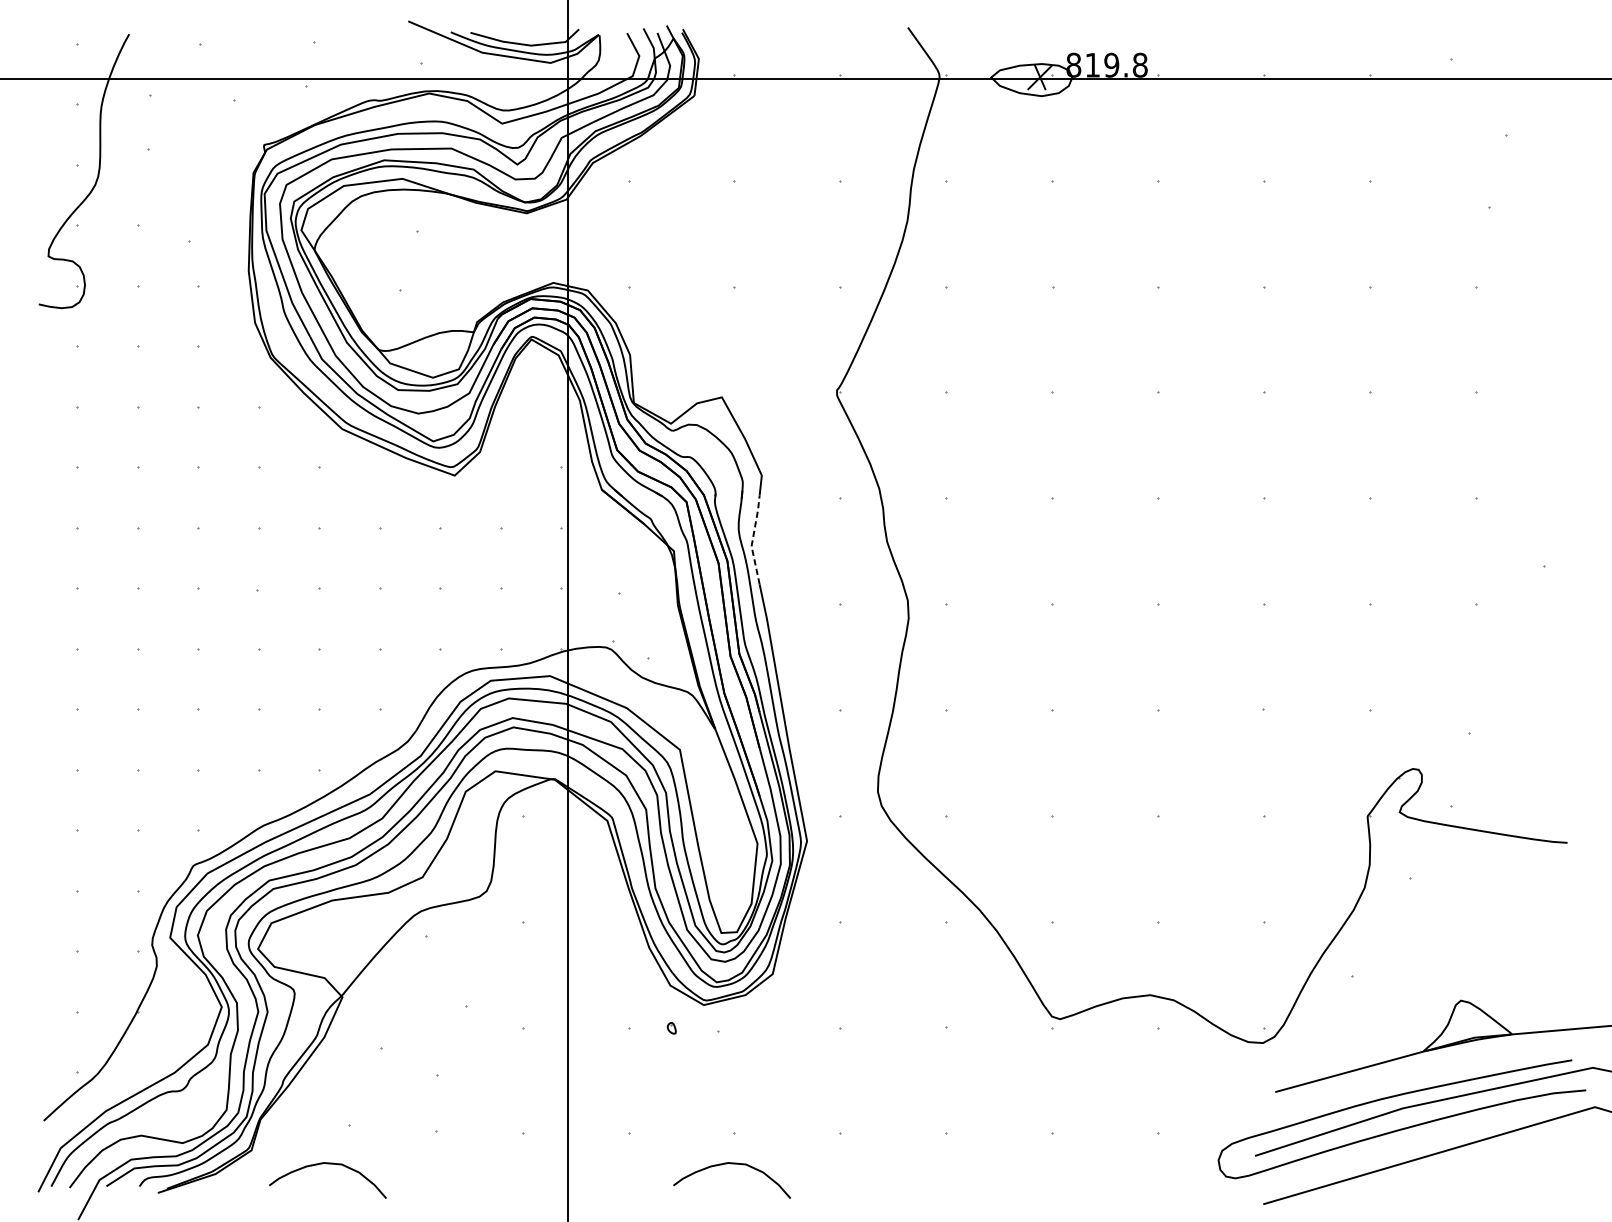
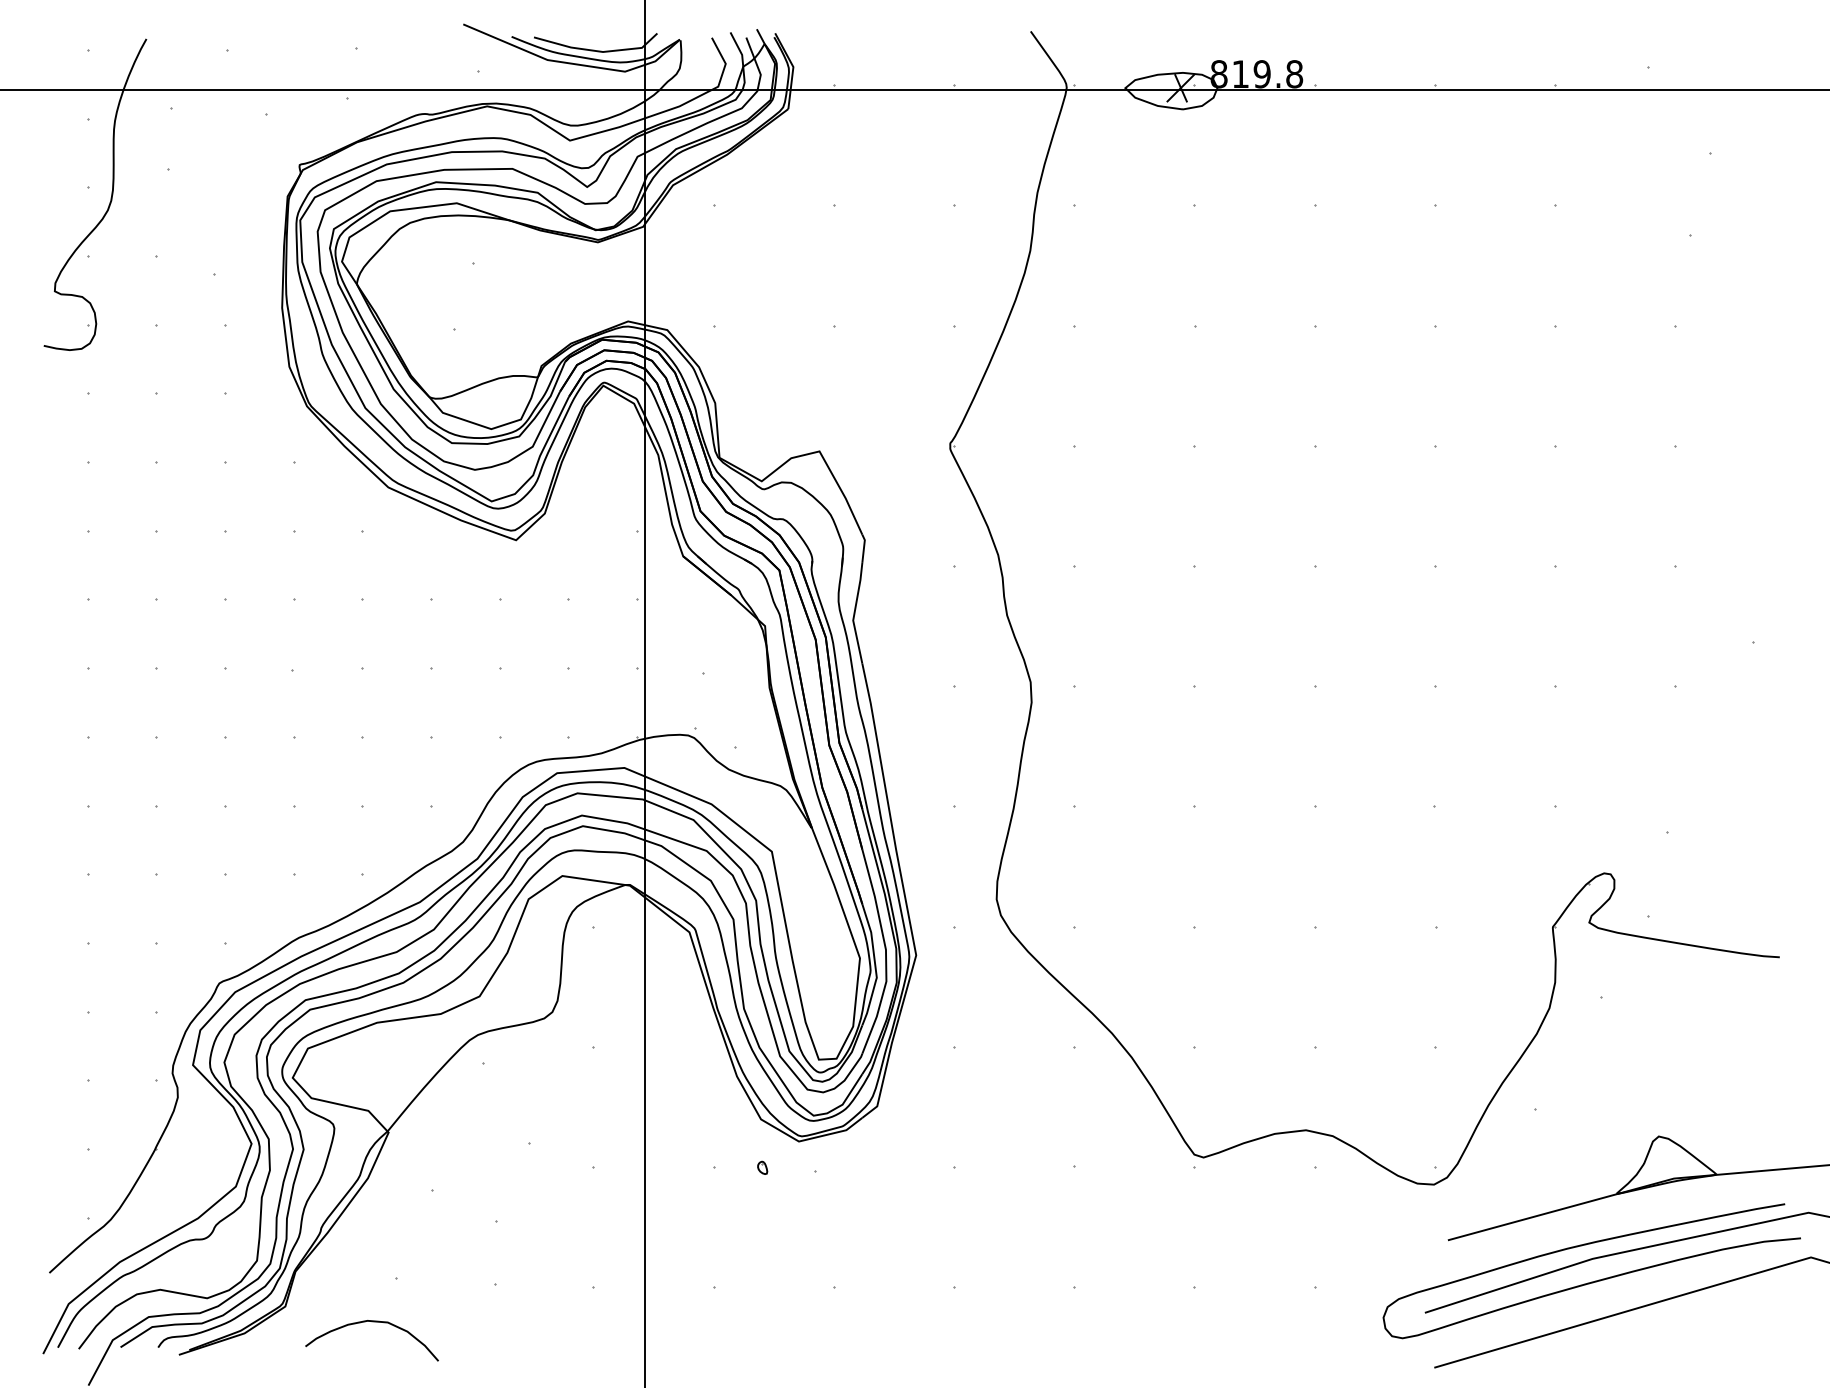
line: (752, 539) -> (854, 612), dashed -> solid
curve: (732, 1164) -> (831, 1322), removed

